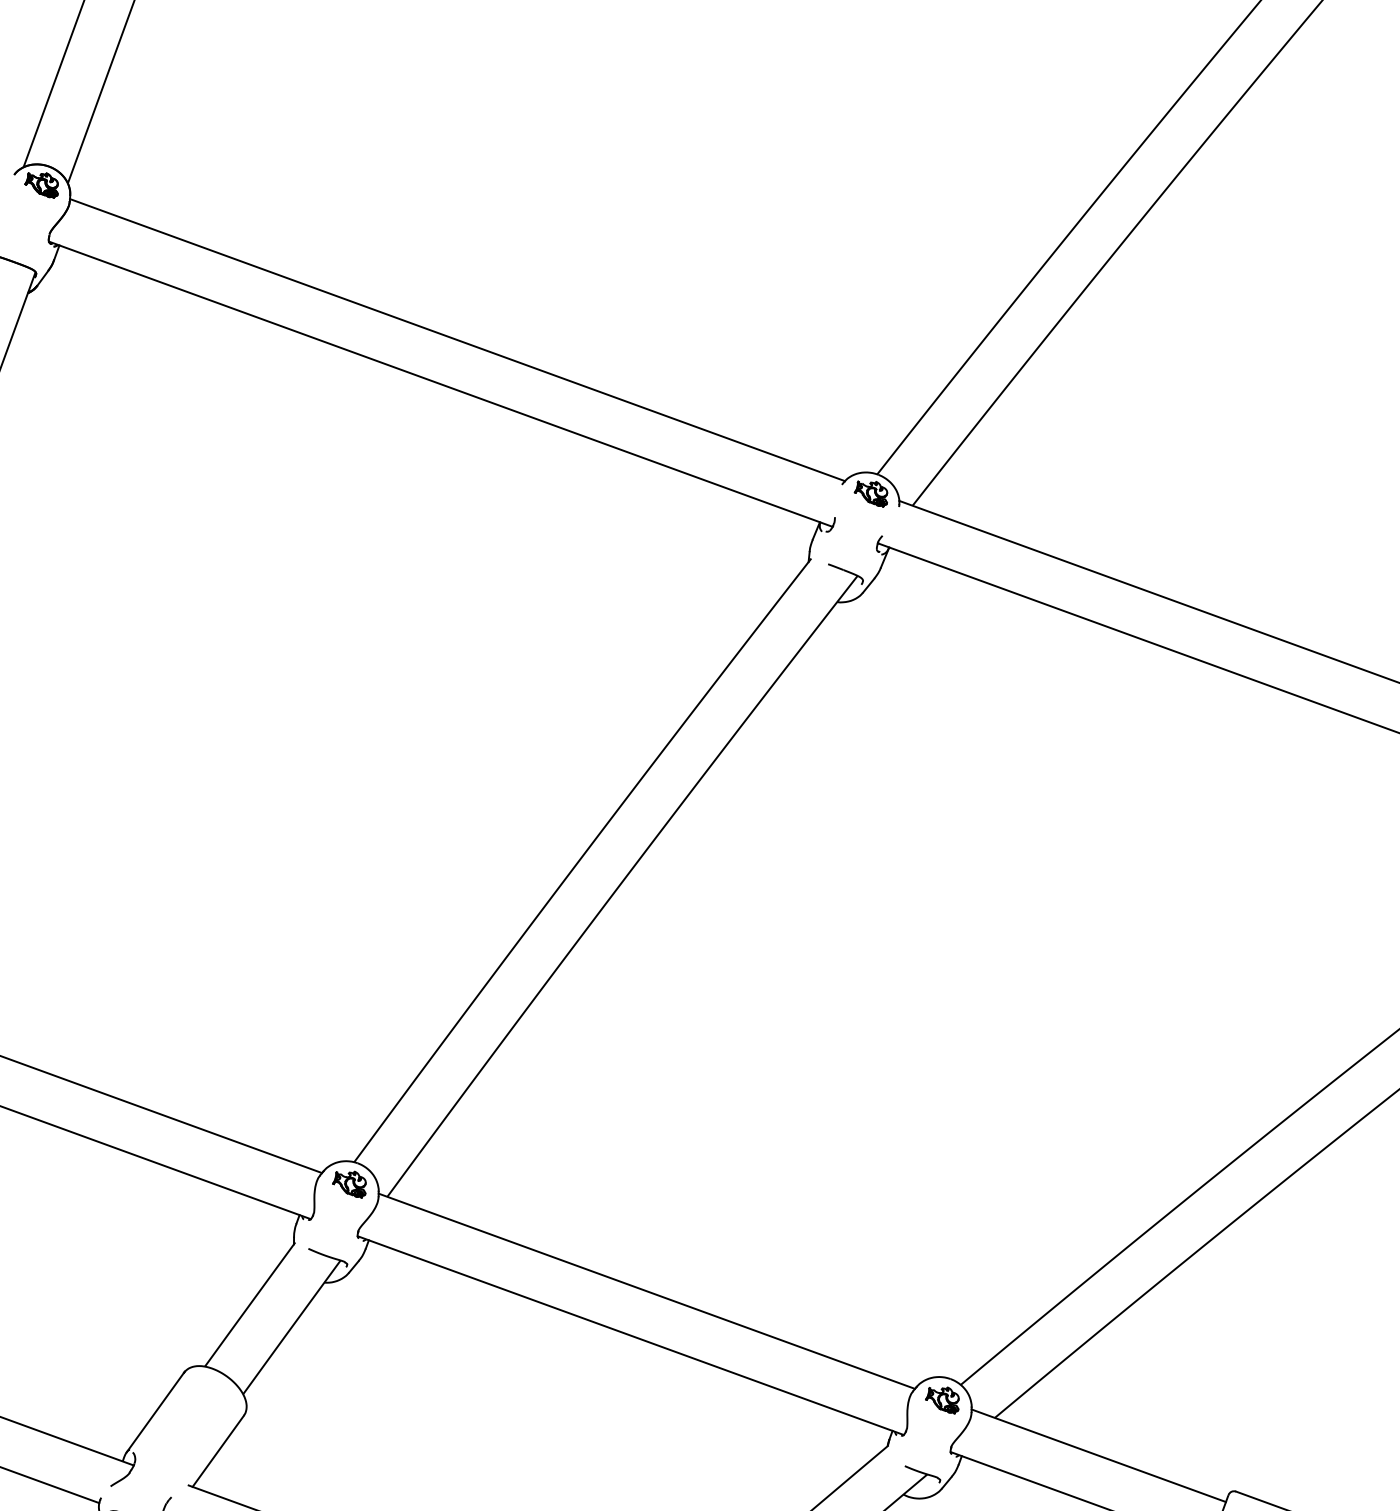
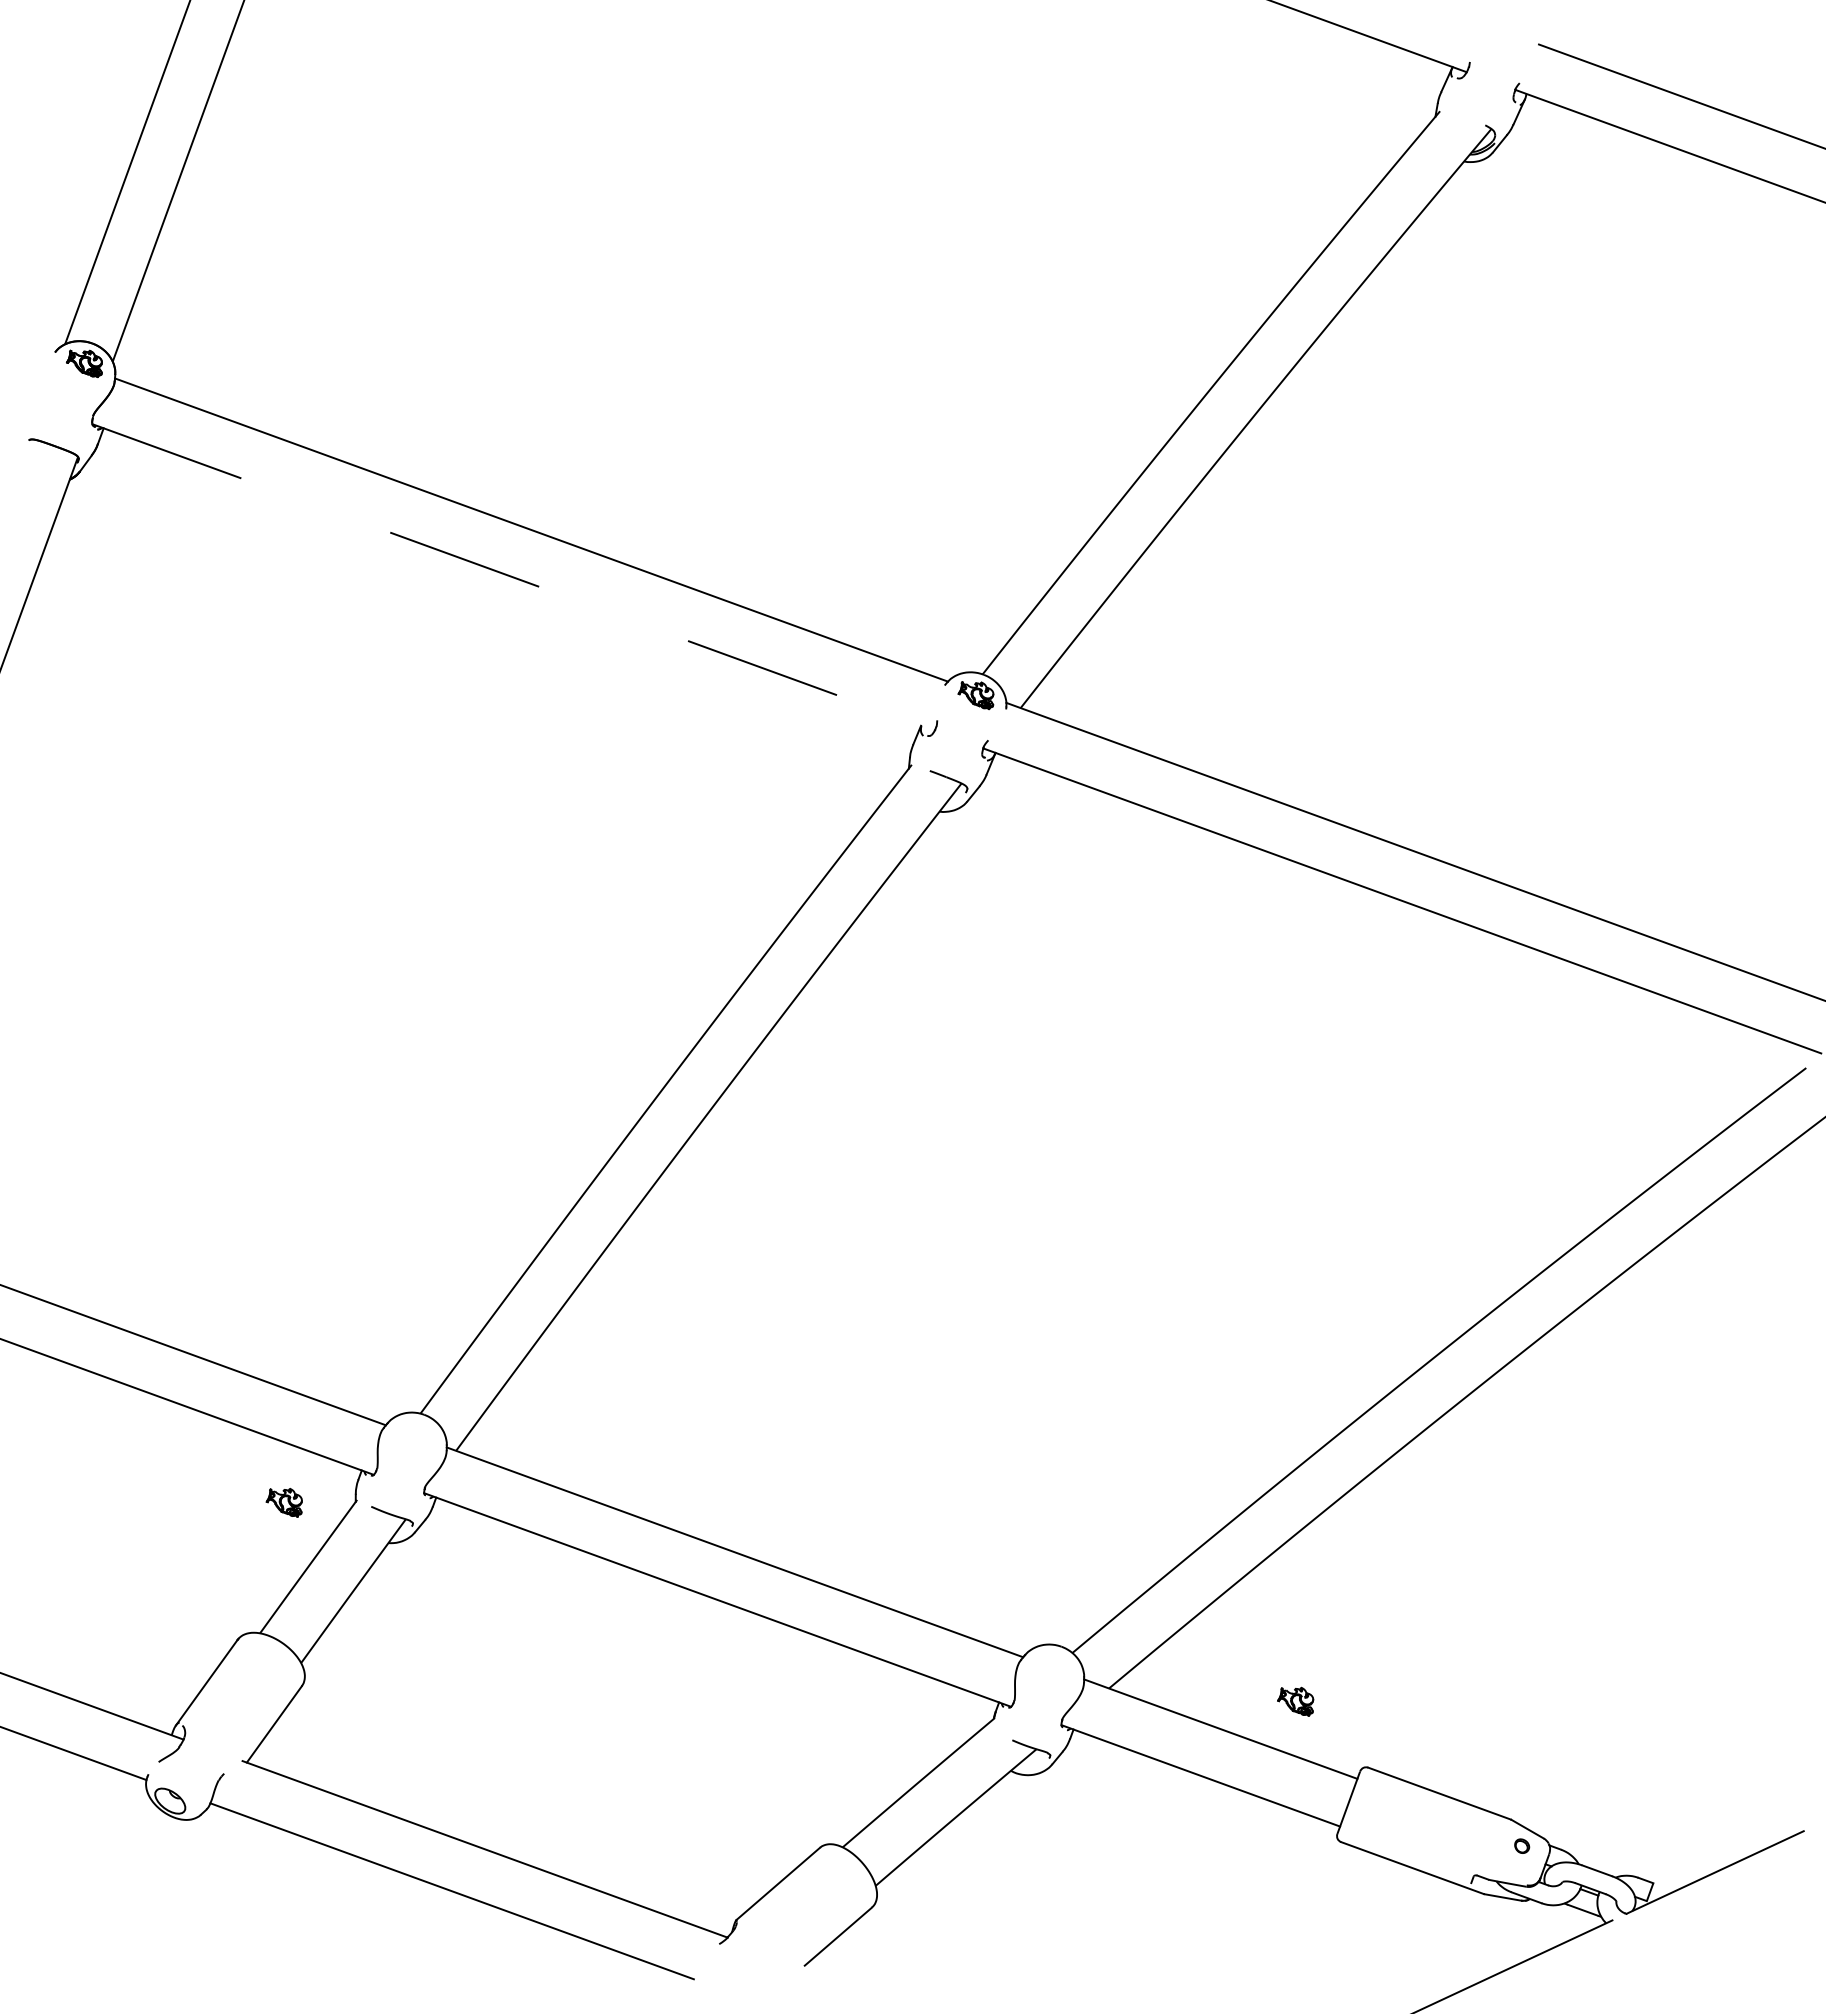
line: (441, 384) -> (514, 577), solid -> dashed
part: (348, 1184) -> (283, 1502), moved
part: (942, 1400) -> (1295, 1701), moved

